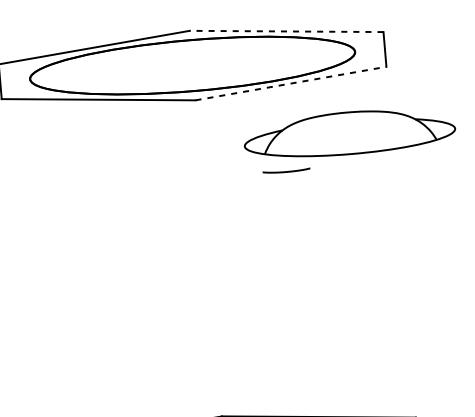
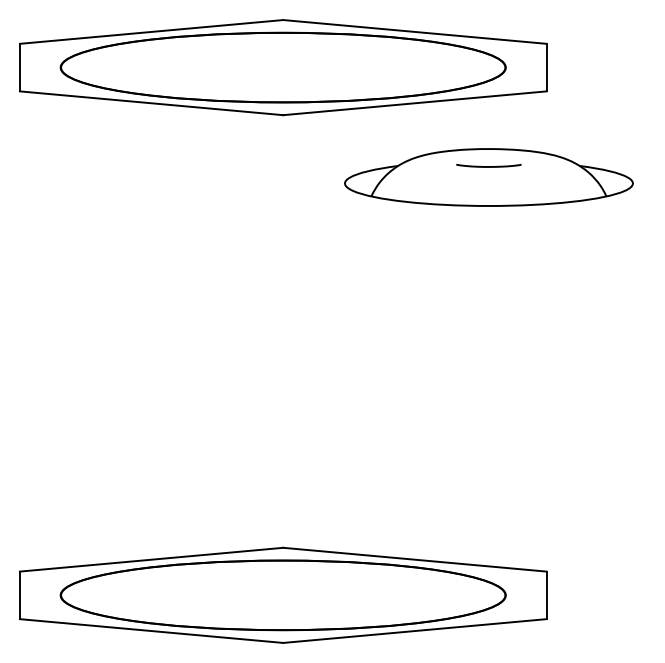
line: (286, 31) -> (414, 31), dashed -> solid
line: (291, 83) -> (415, 103), dashed -> solid
curve: (286, 171) -> (488, 166), moved

